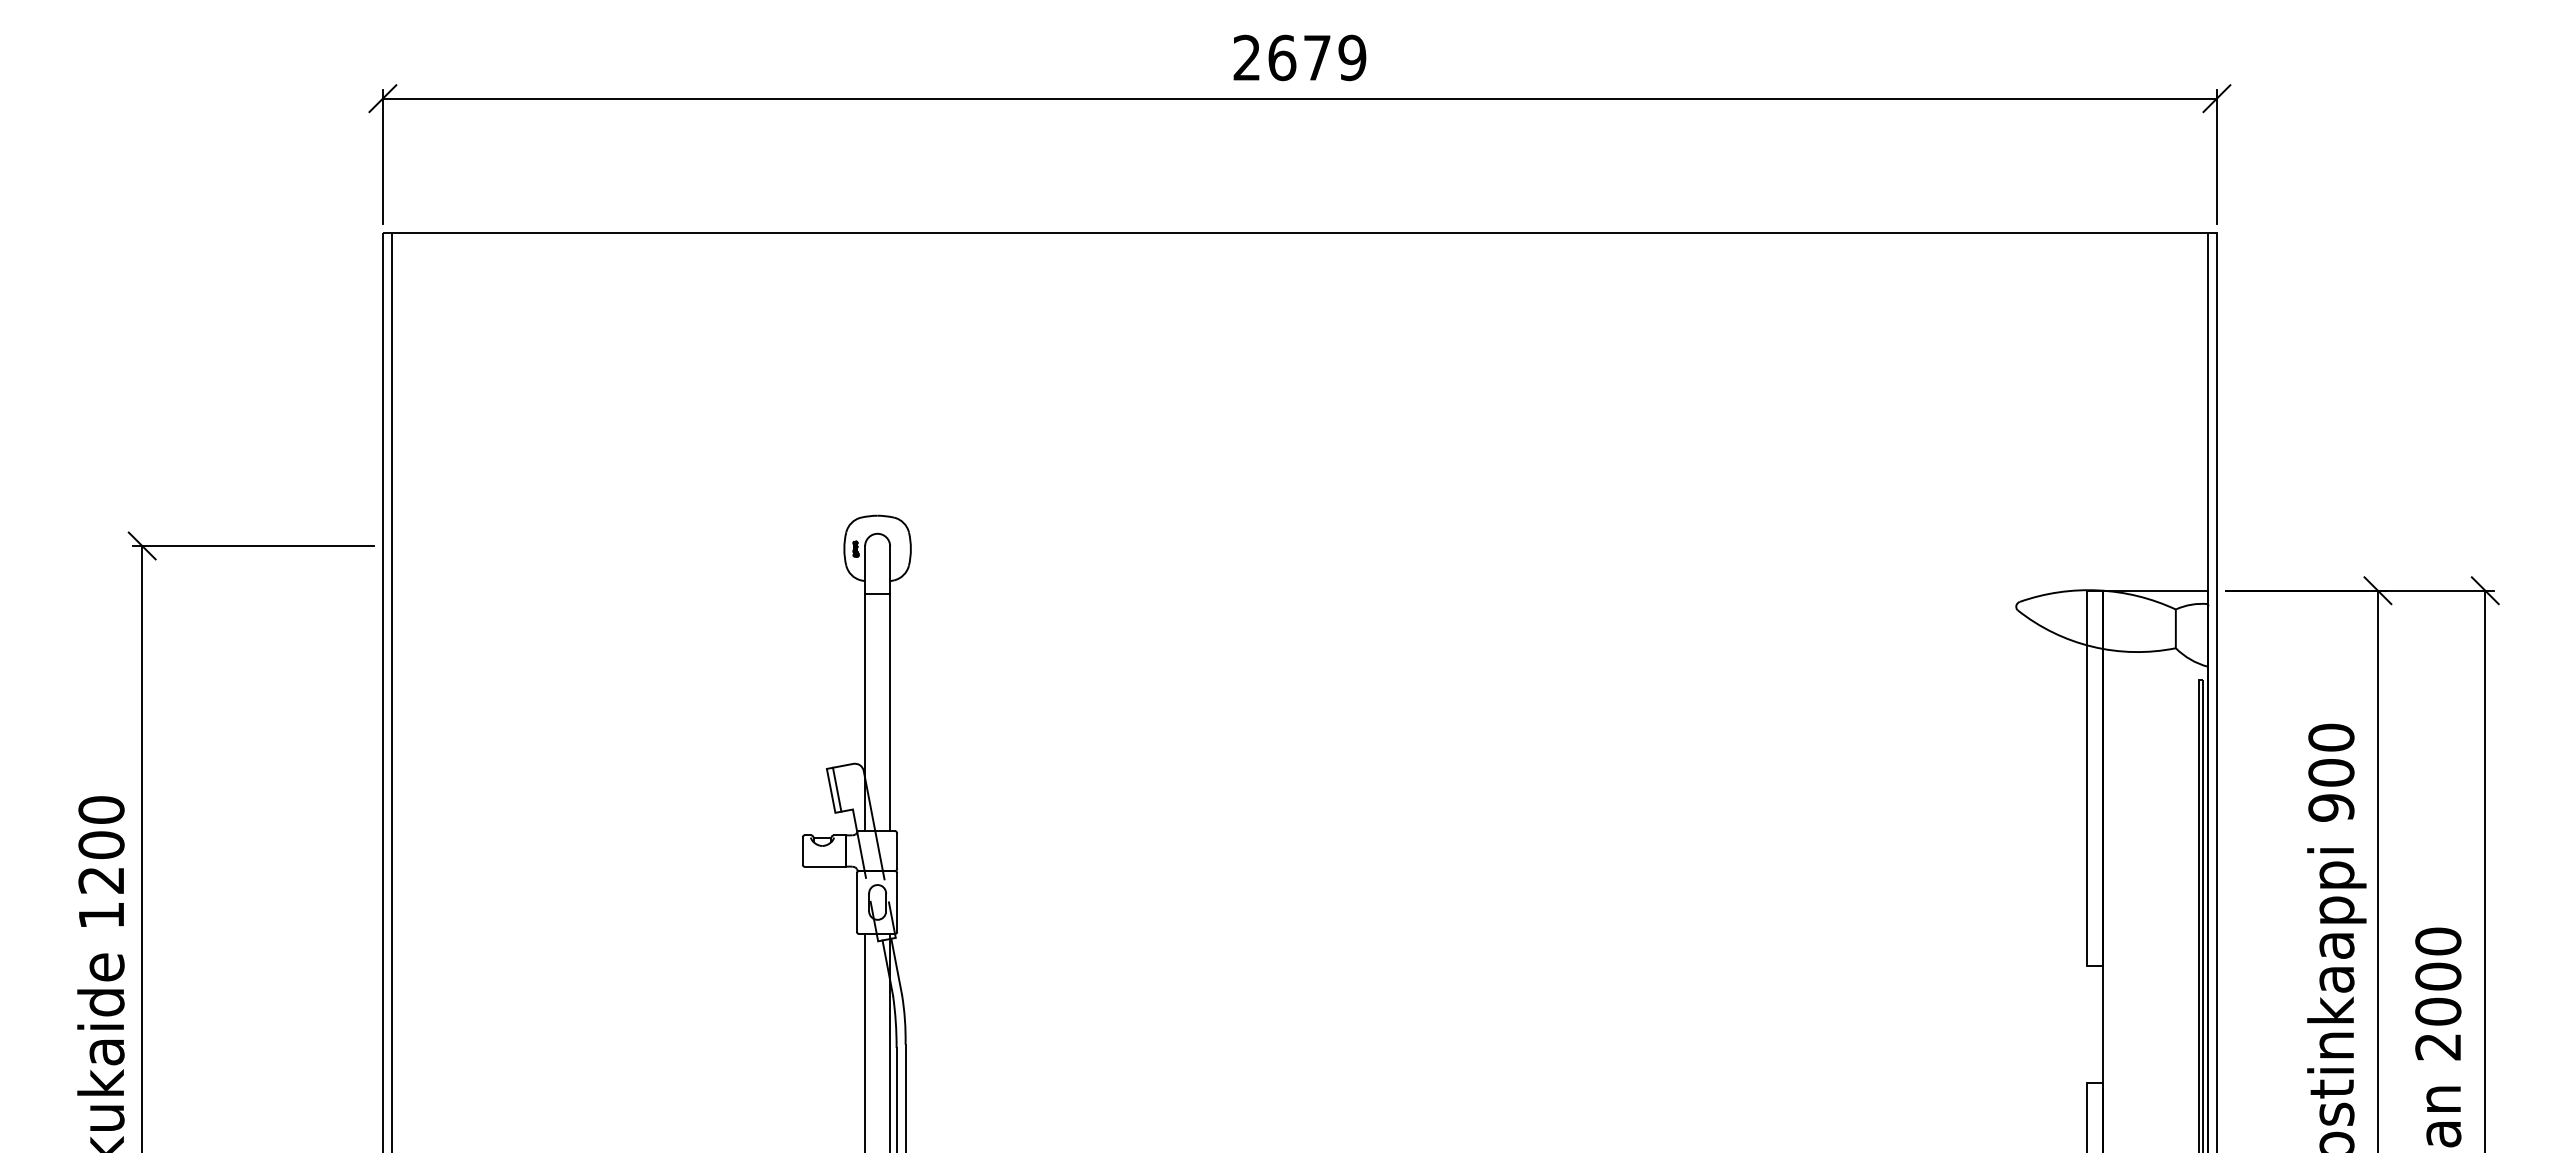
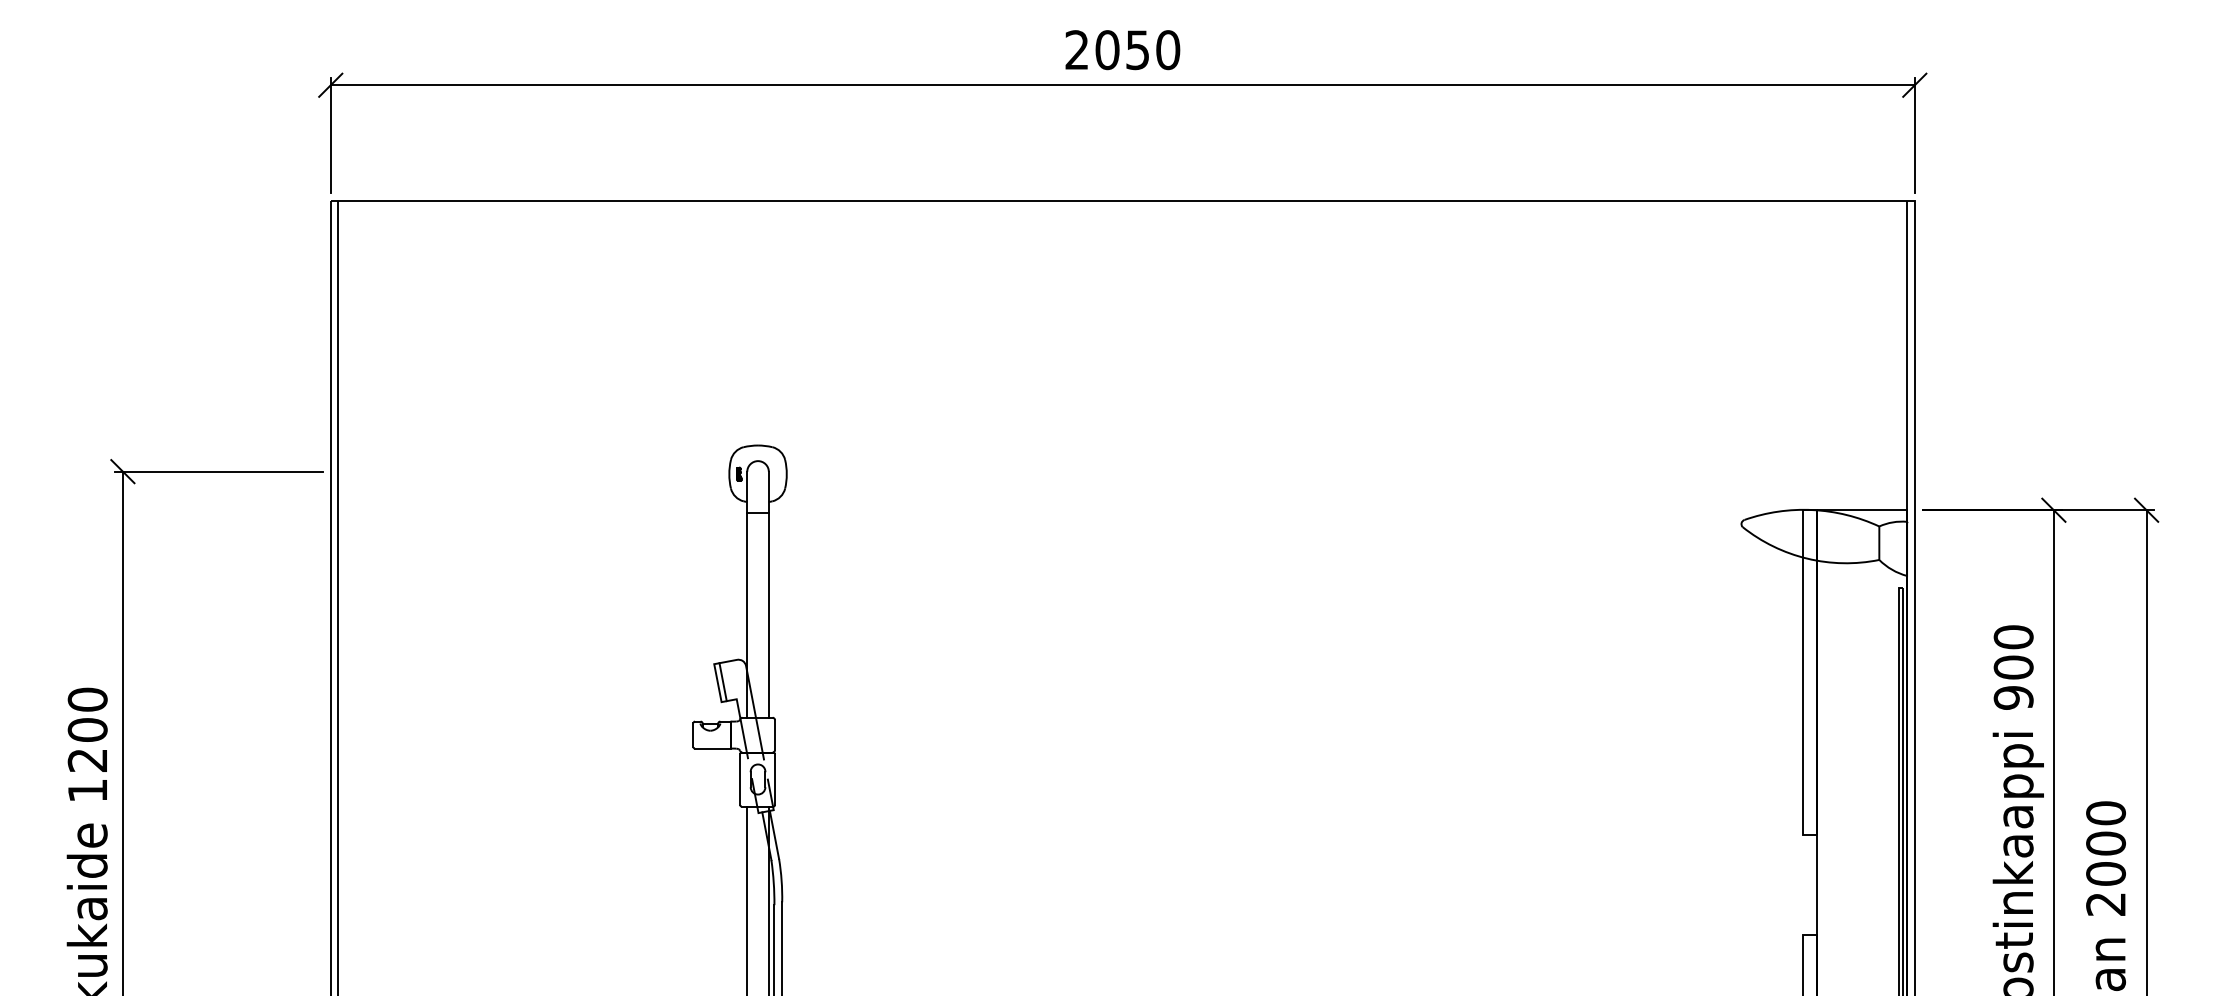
text: (1317, 57) -> (1137, 49), 2679 -> 2050

